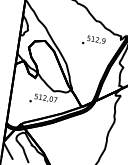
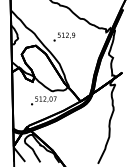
text: (94, 40) -> (64, 36), moved

